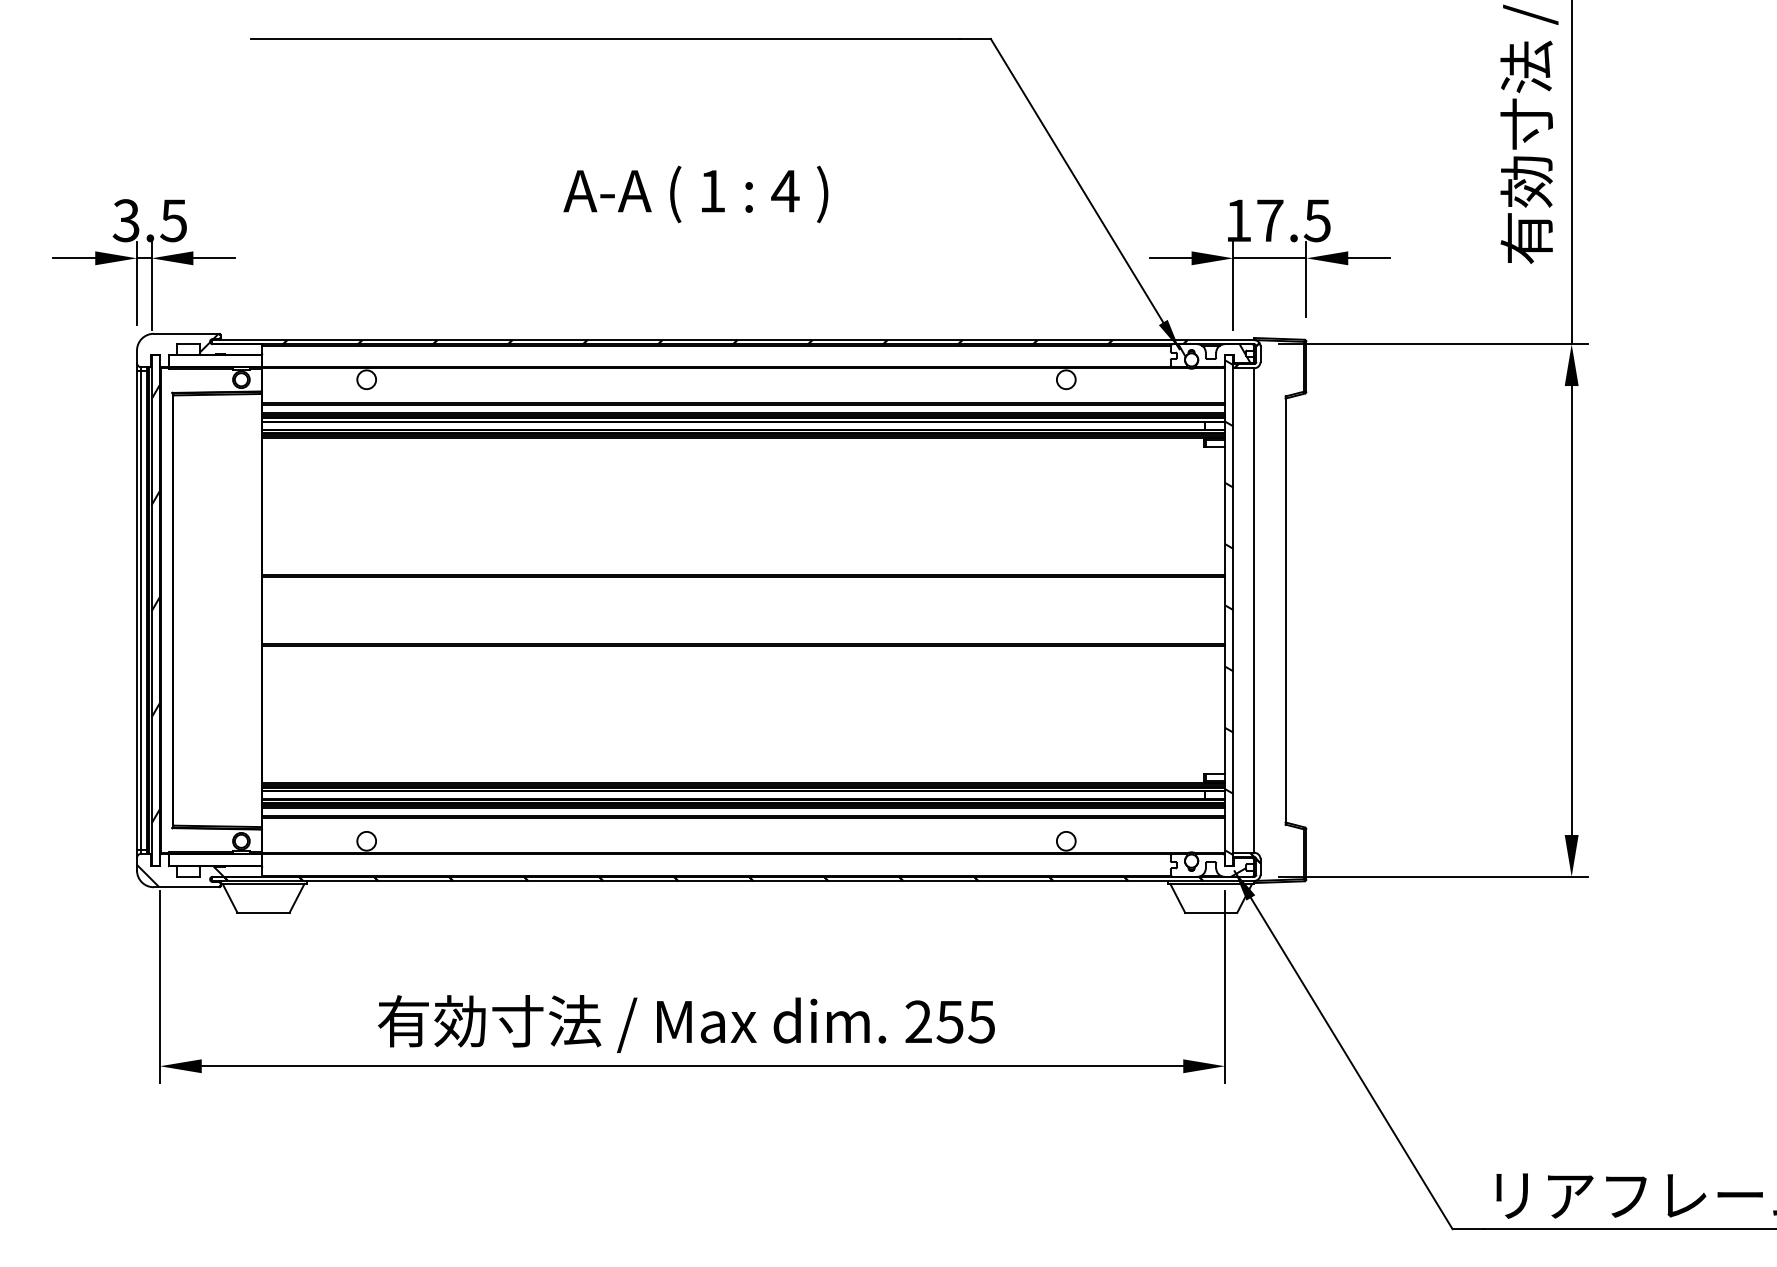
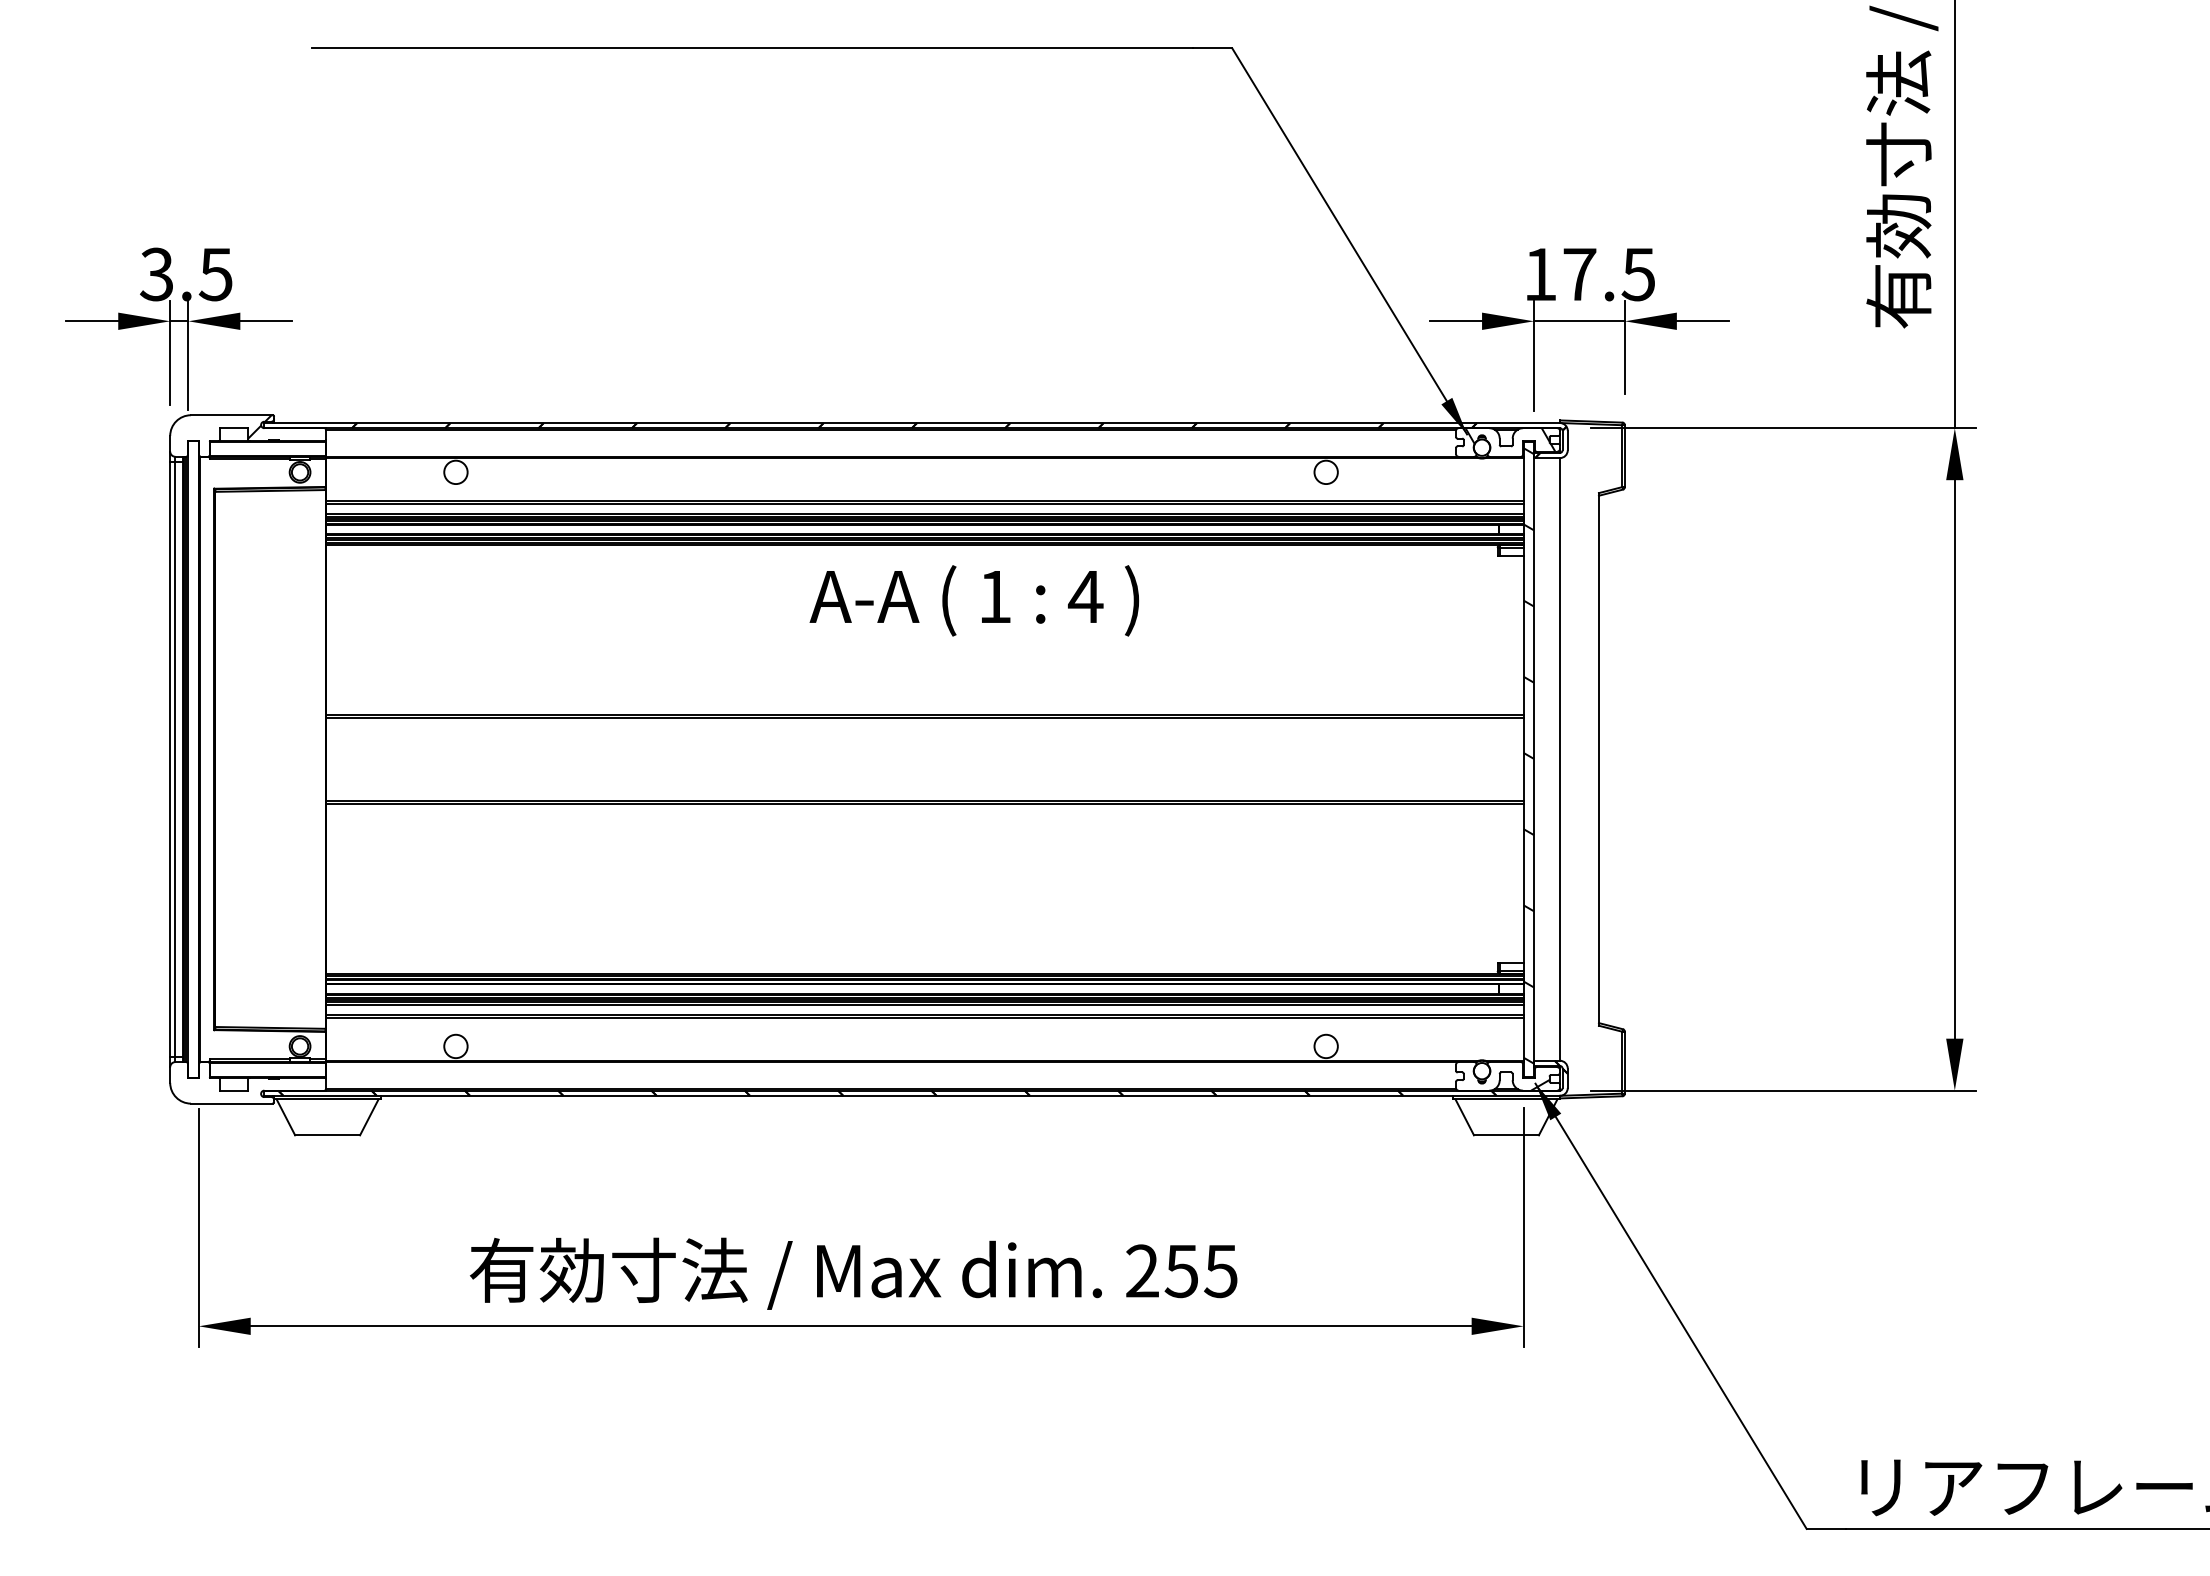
text: (695, 194) -> (974, 600), moved
hatch: (155, 604) -> (193, 751), removed
hatch: (180, 875) -> (224, 1089), removed

